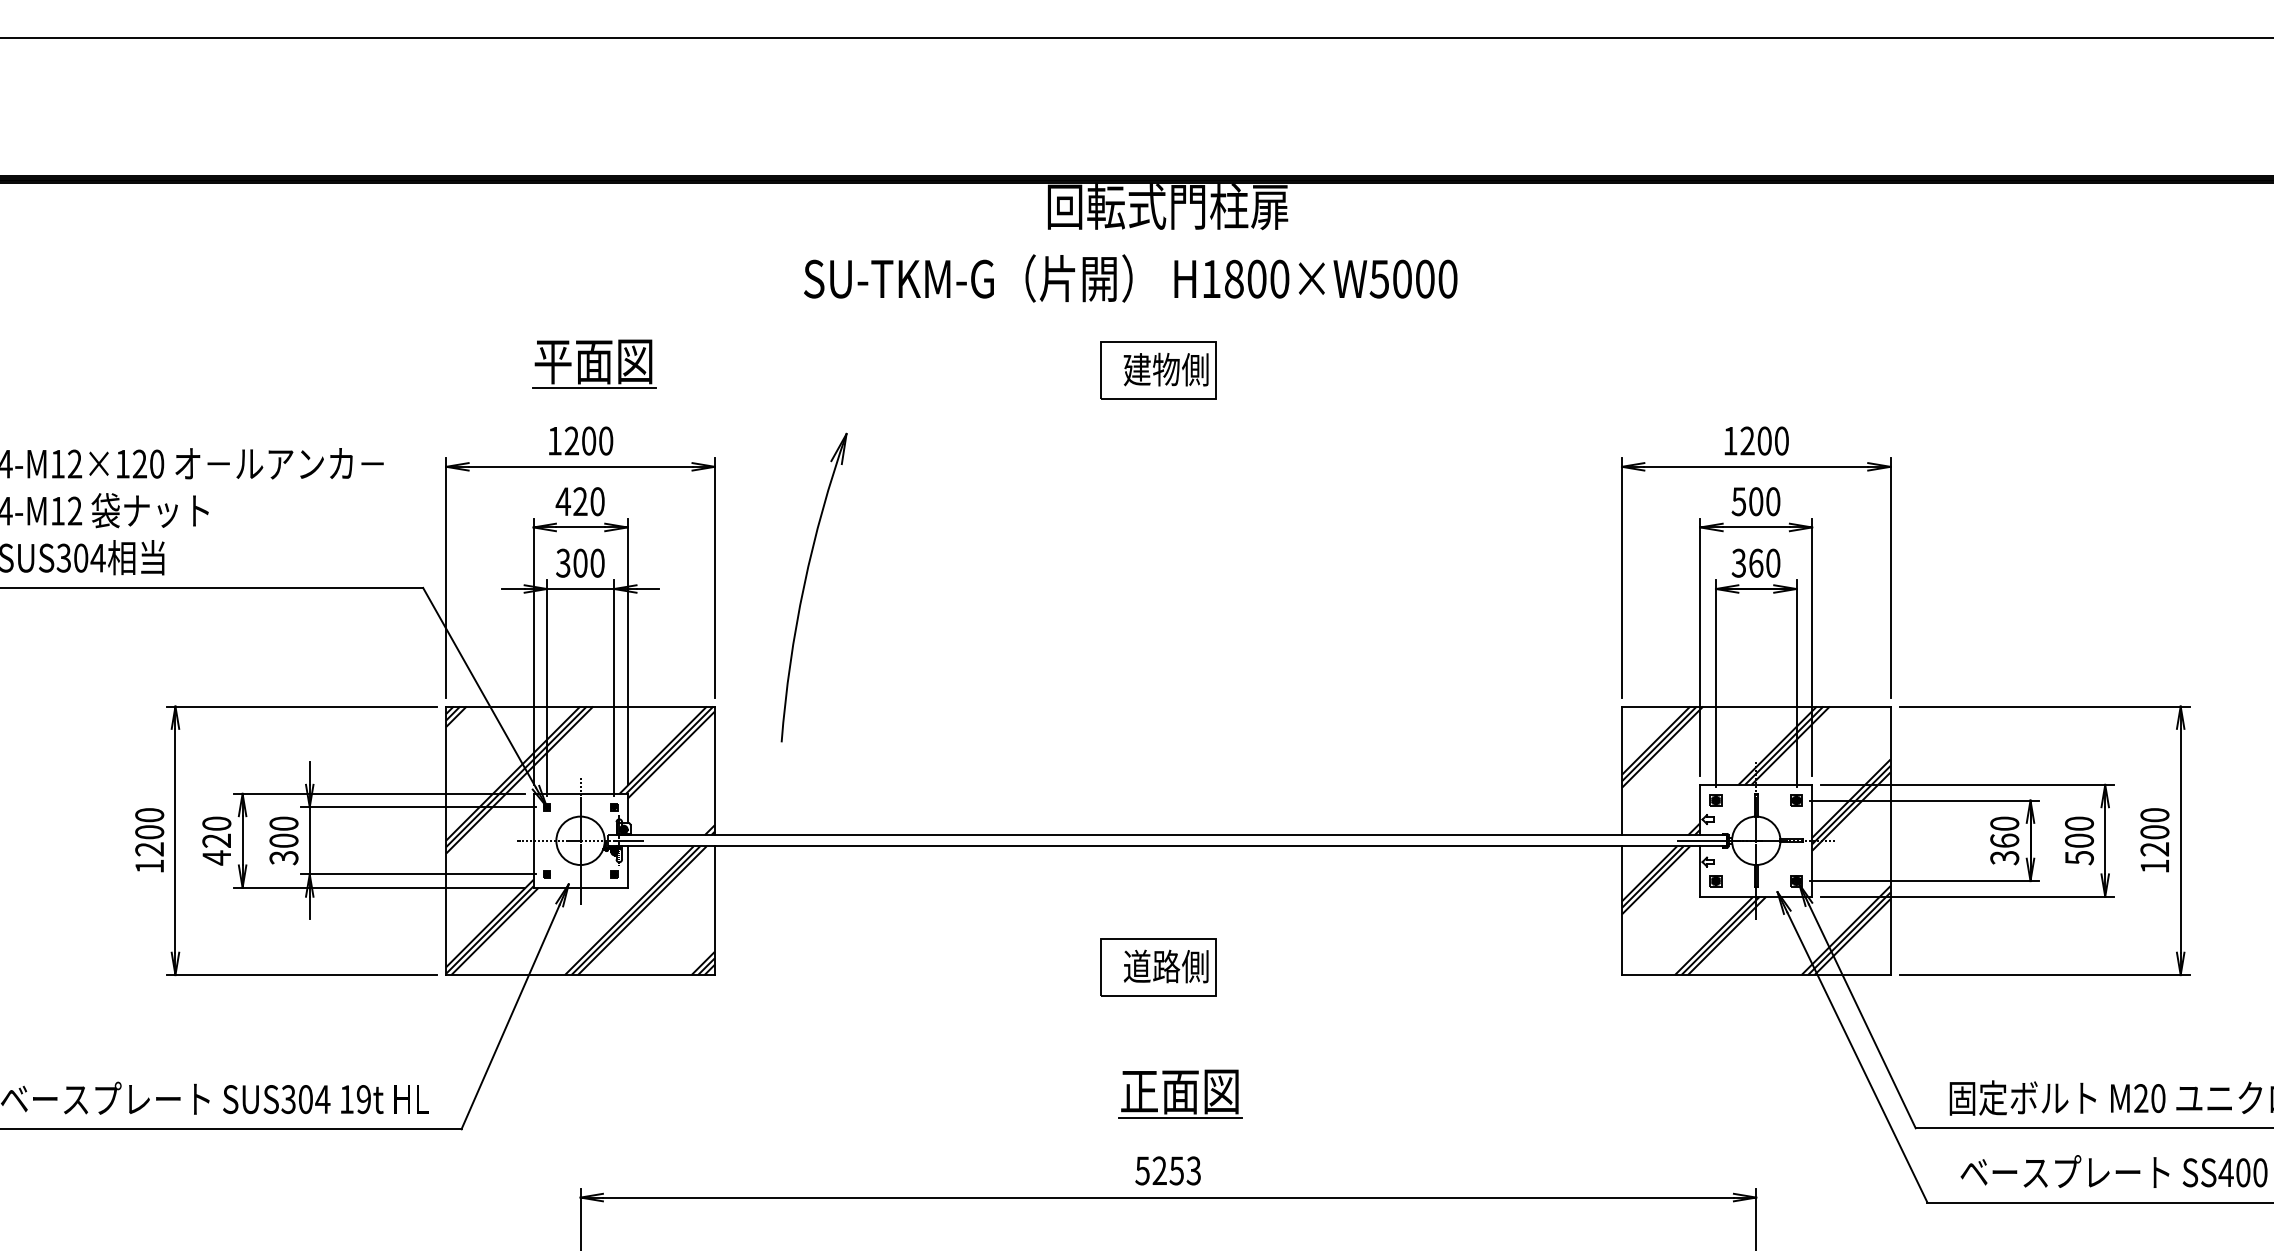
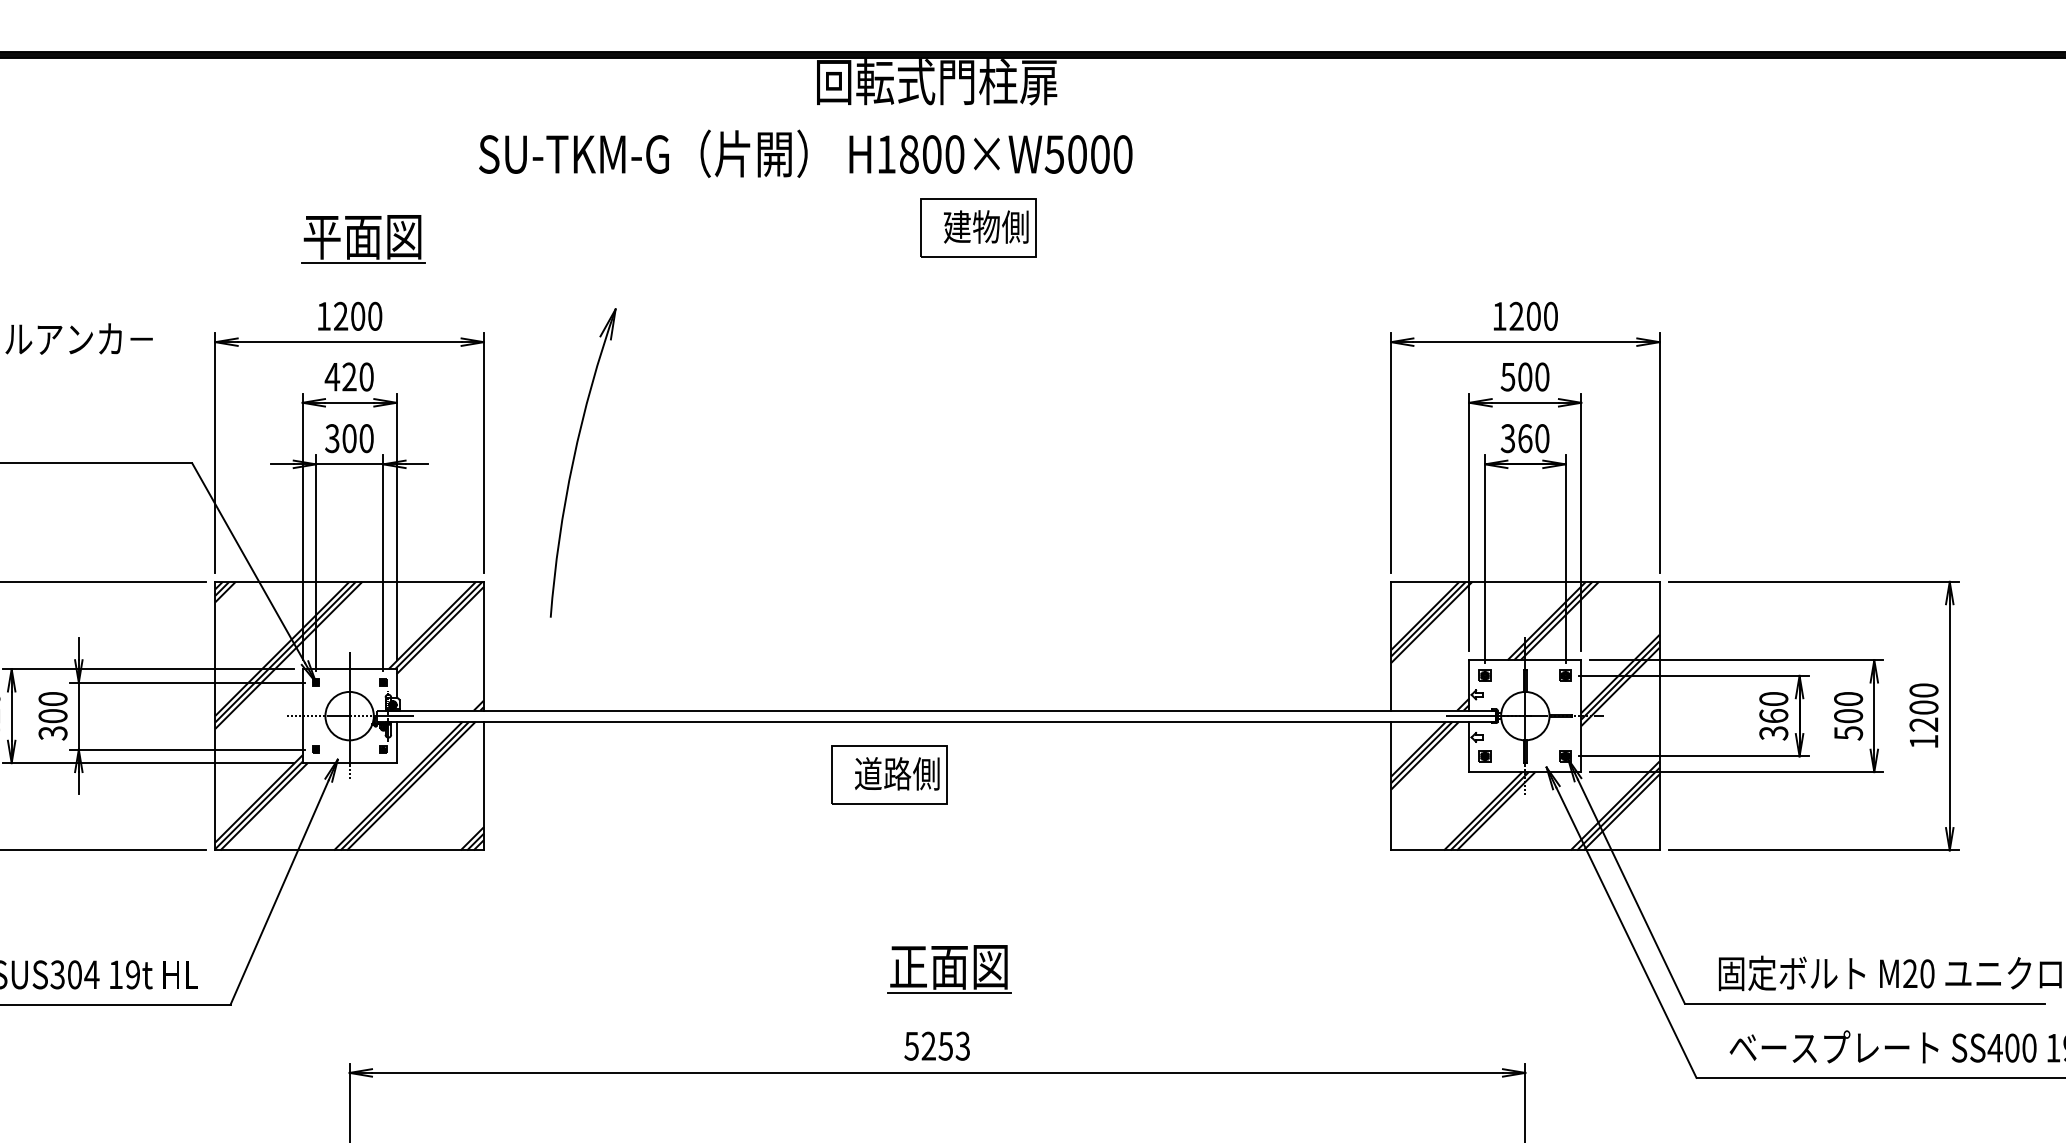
text: (1130, 278) -> (805, 153), moved
part: (1158, 370) -> (978, 227), moved
part: (1158, 967) -> (889, 774), moved

